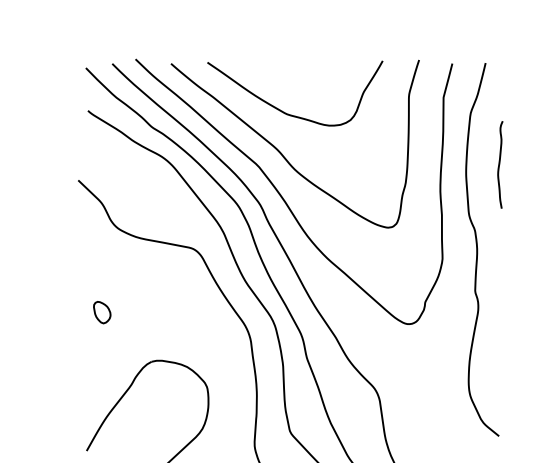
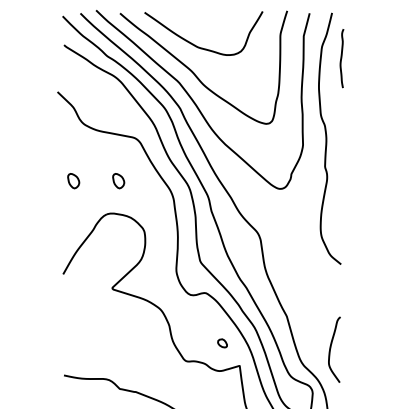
curve: (499, 164) -> (341, 58), moved
part: (168, 313) -> (118, 181), added

